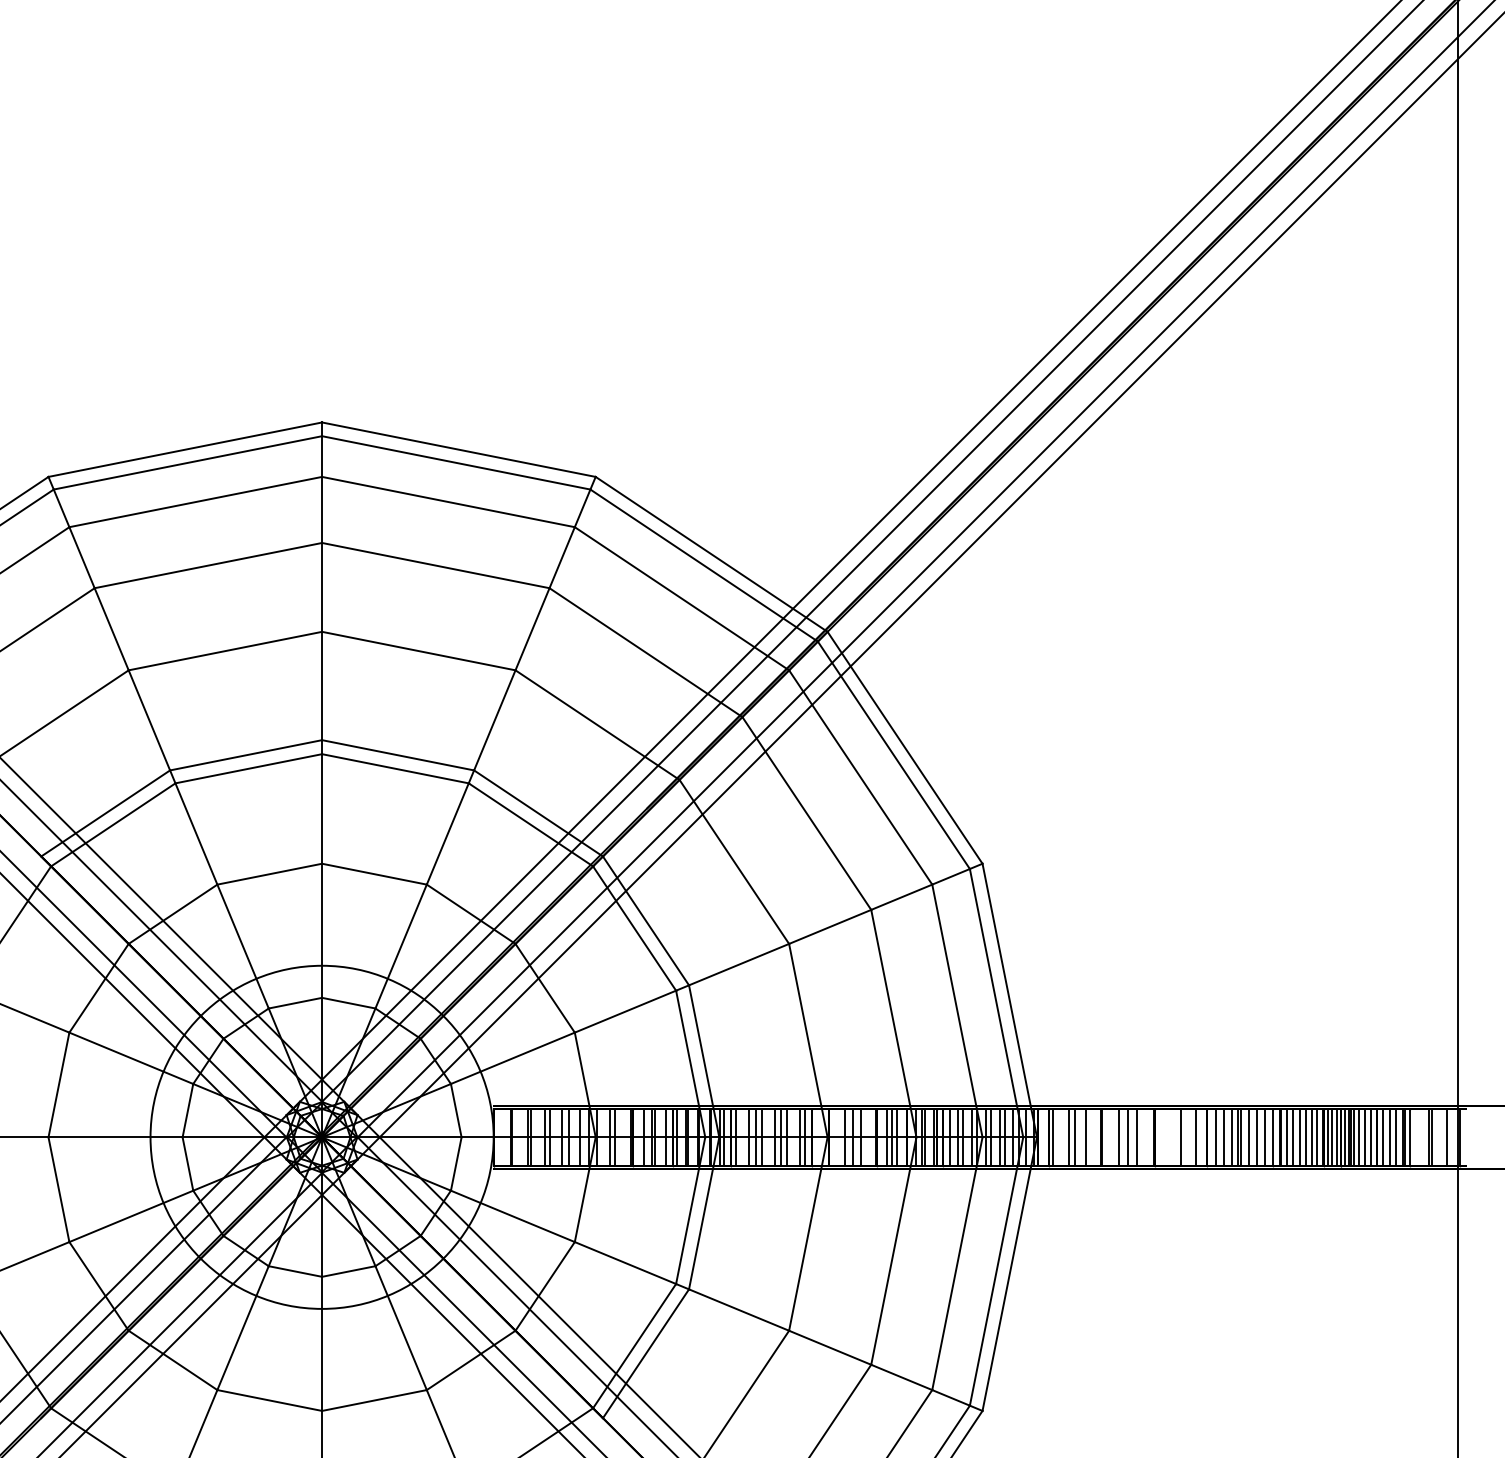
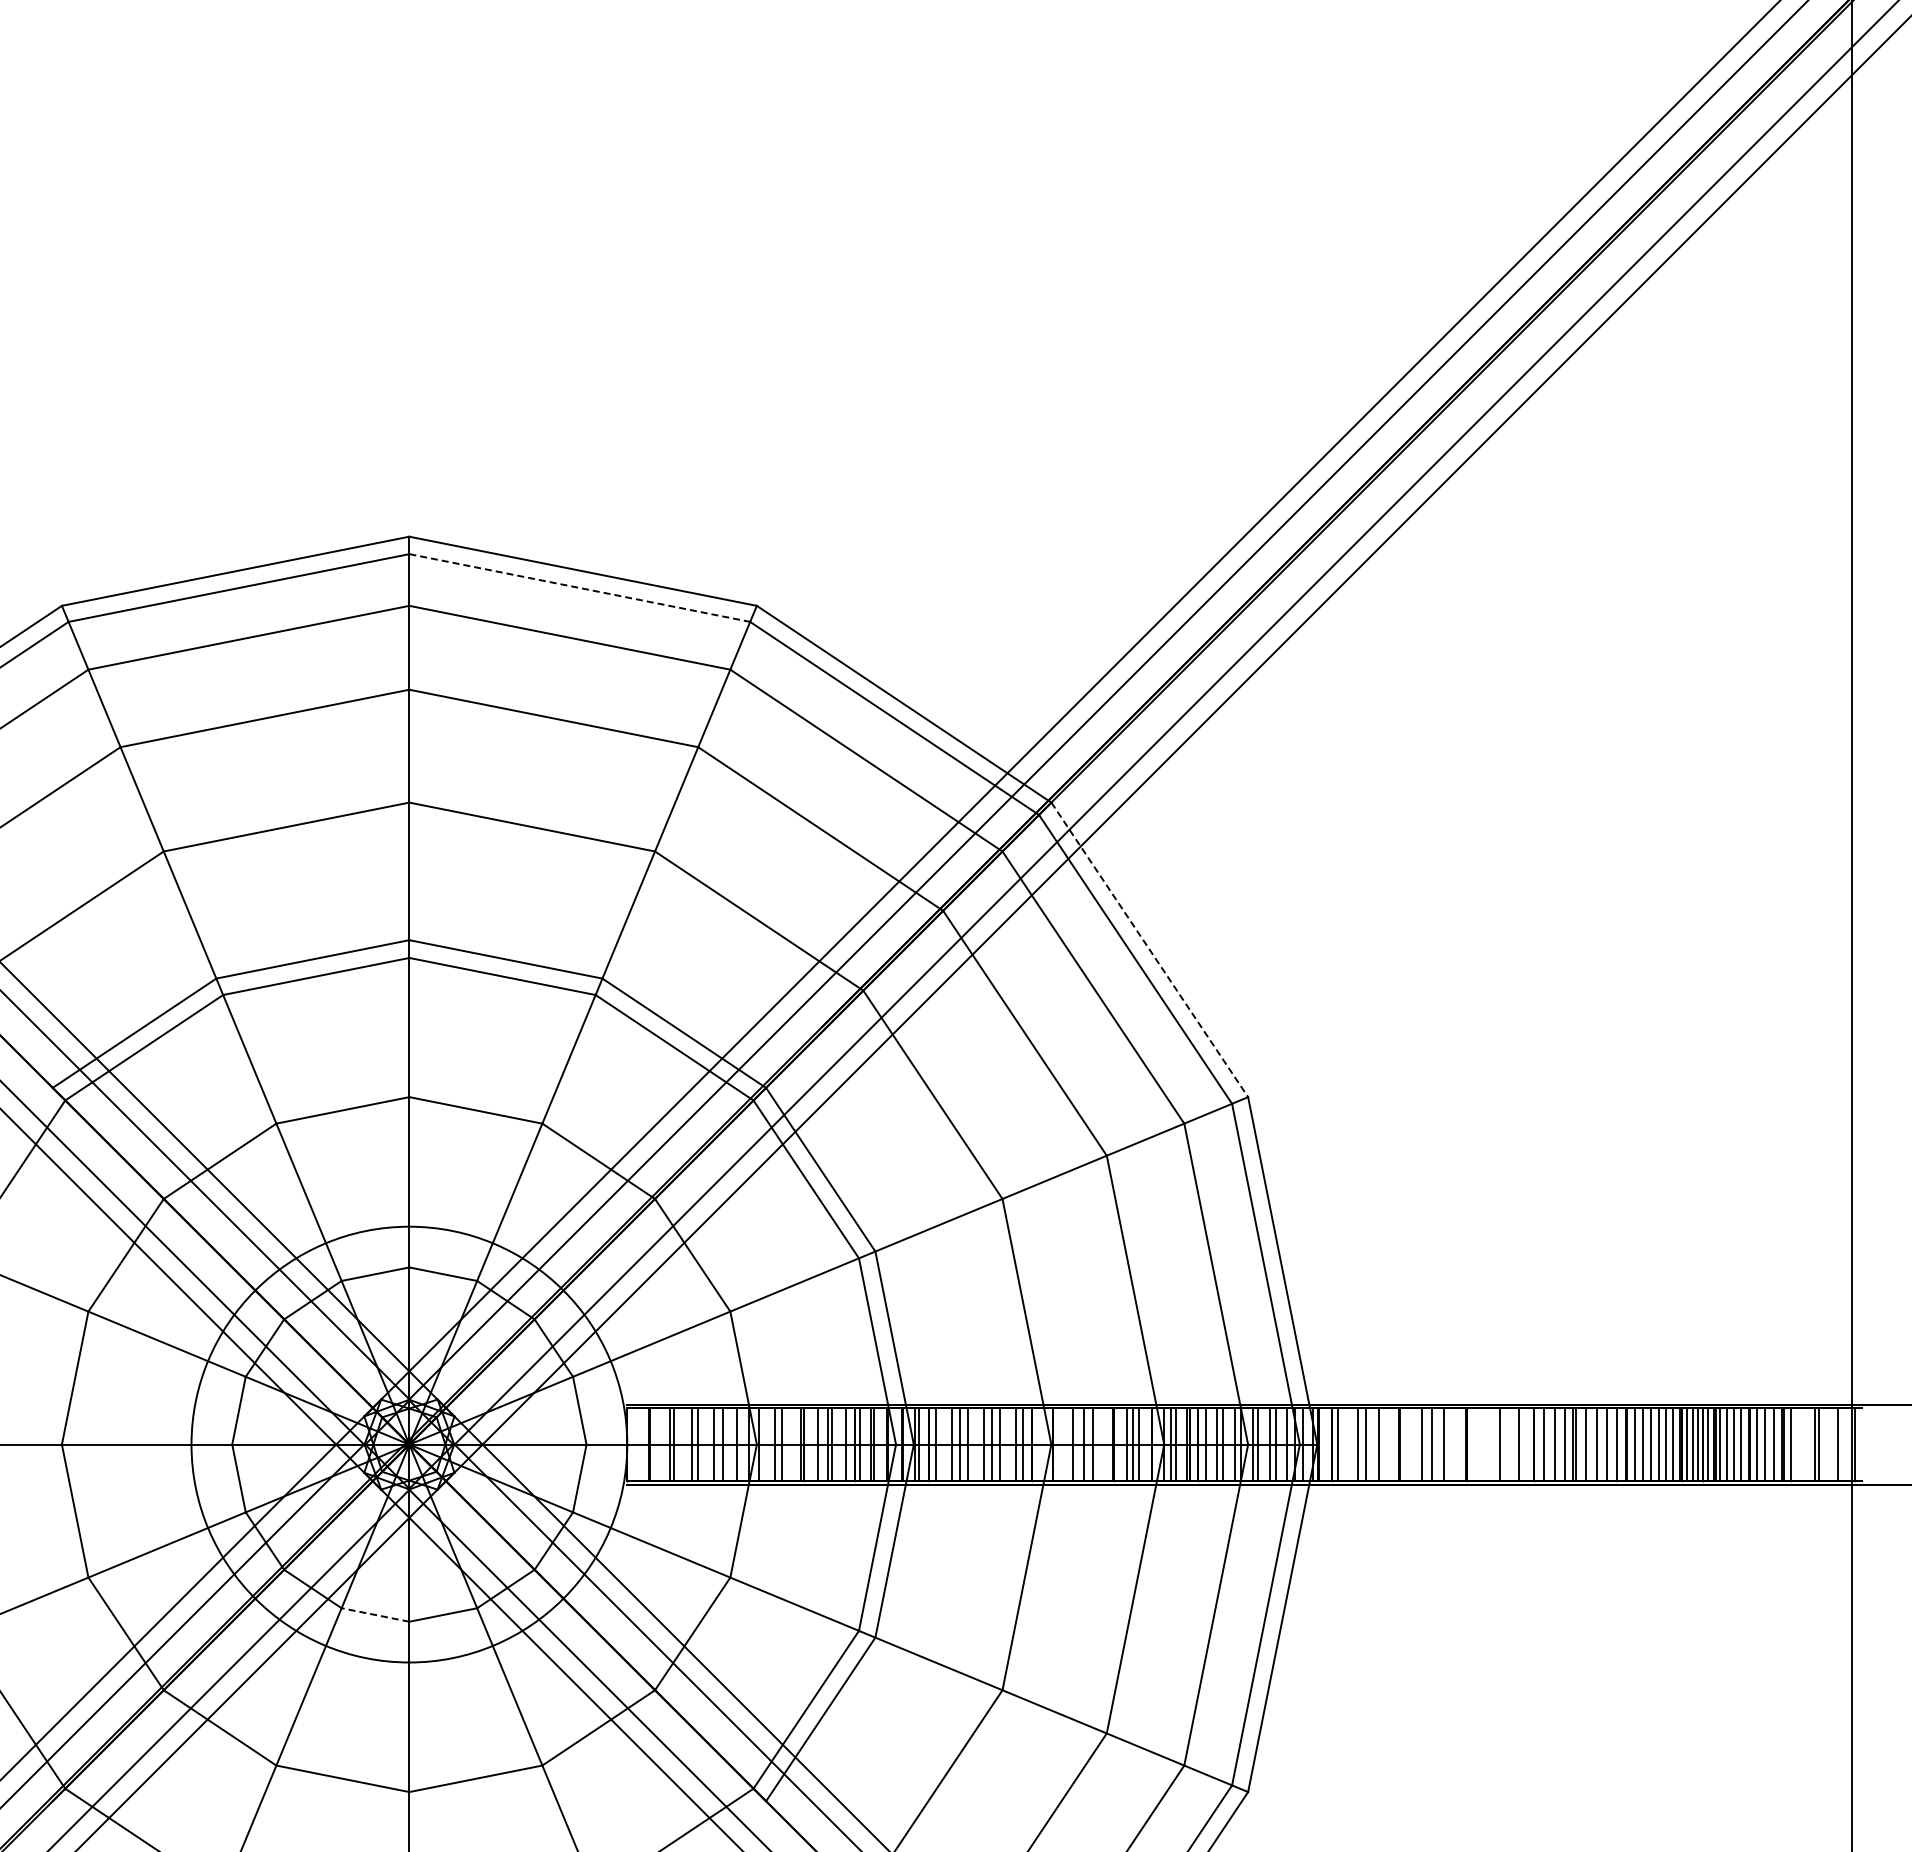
line: (456, 463) -> (579, 588), solid -> dashed
line: (905, 748) -> (1150, 950), solid -> dashed
line: (295, 1271) -> (375, 1614), solid -> dashed

